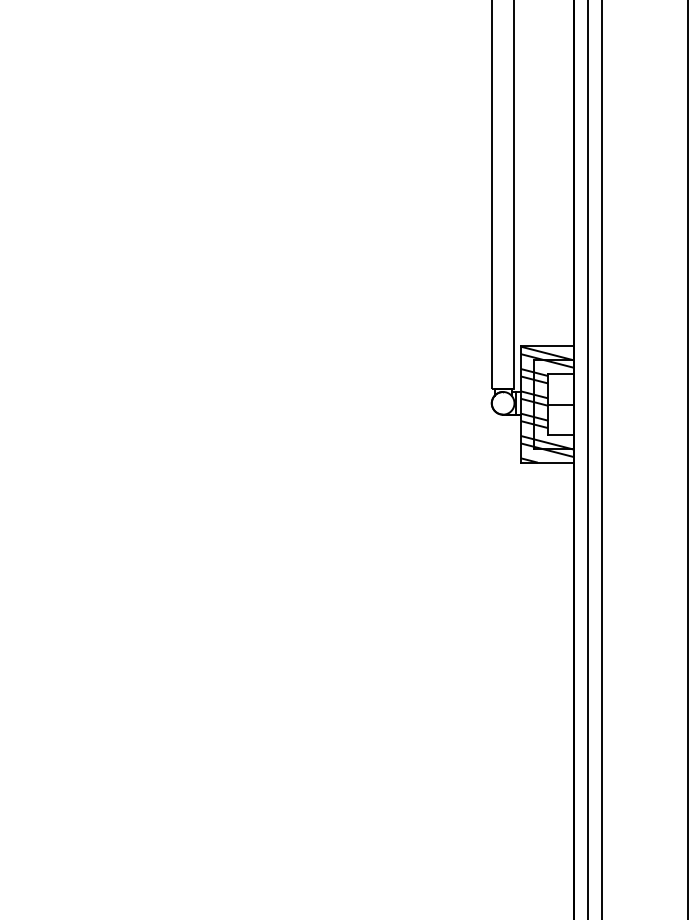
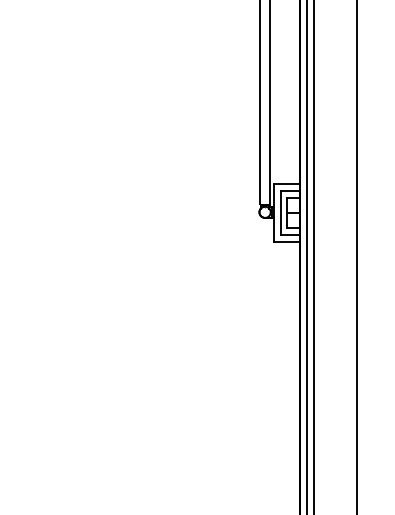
hatch: (546, 403) -> (286, 212), removed

